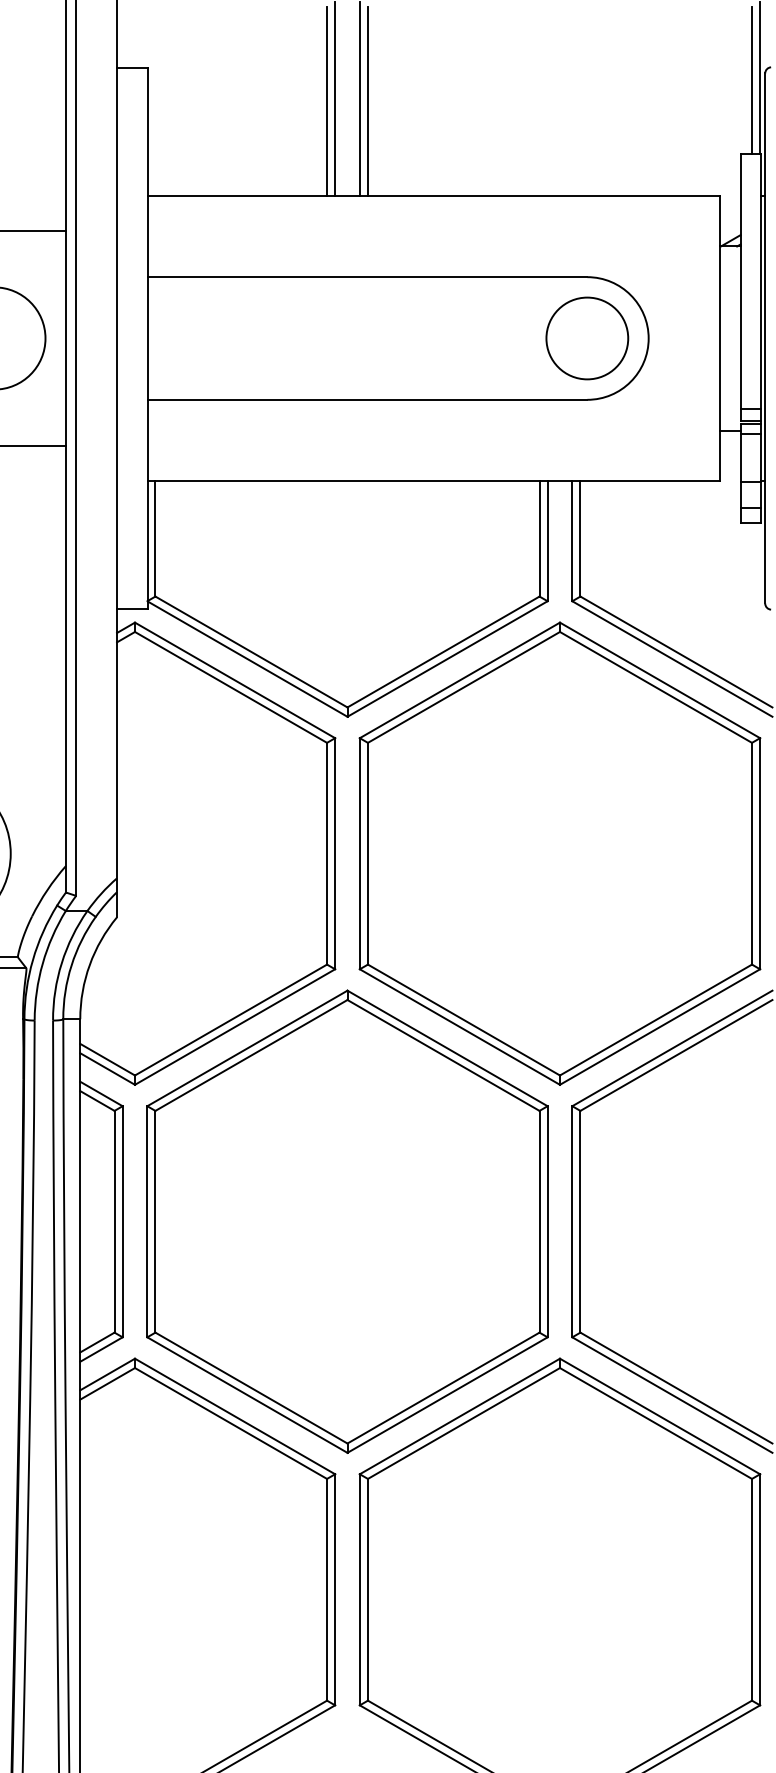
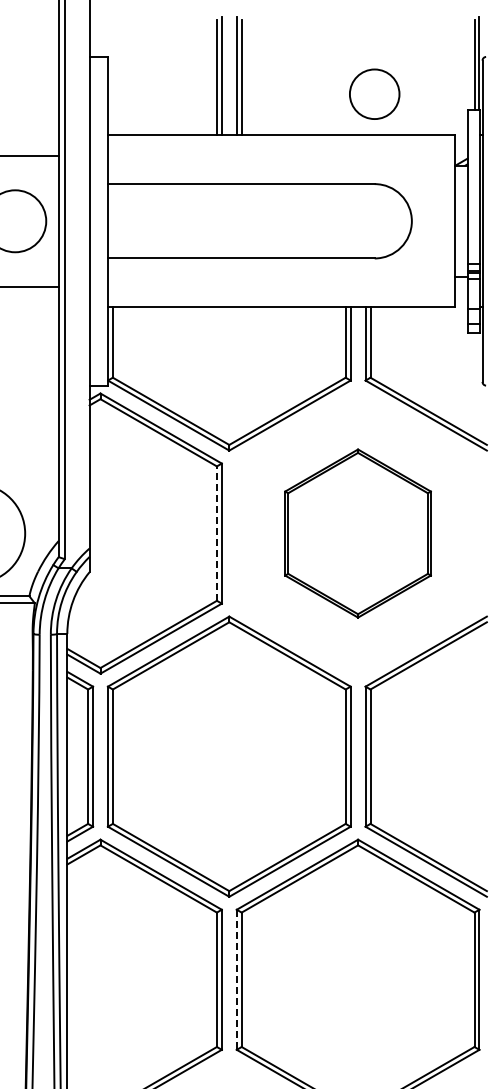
circle: (587, 337) -> (374, 93), moved
line: (326, 853) -> (216, 533), solid -> dashed
part: (558, 853) -> (357, 533), size x0.6
line: (359, 1590) -> (236, 980), solid -> dashed

